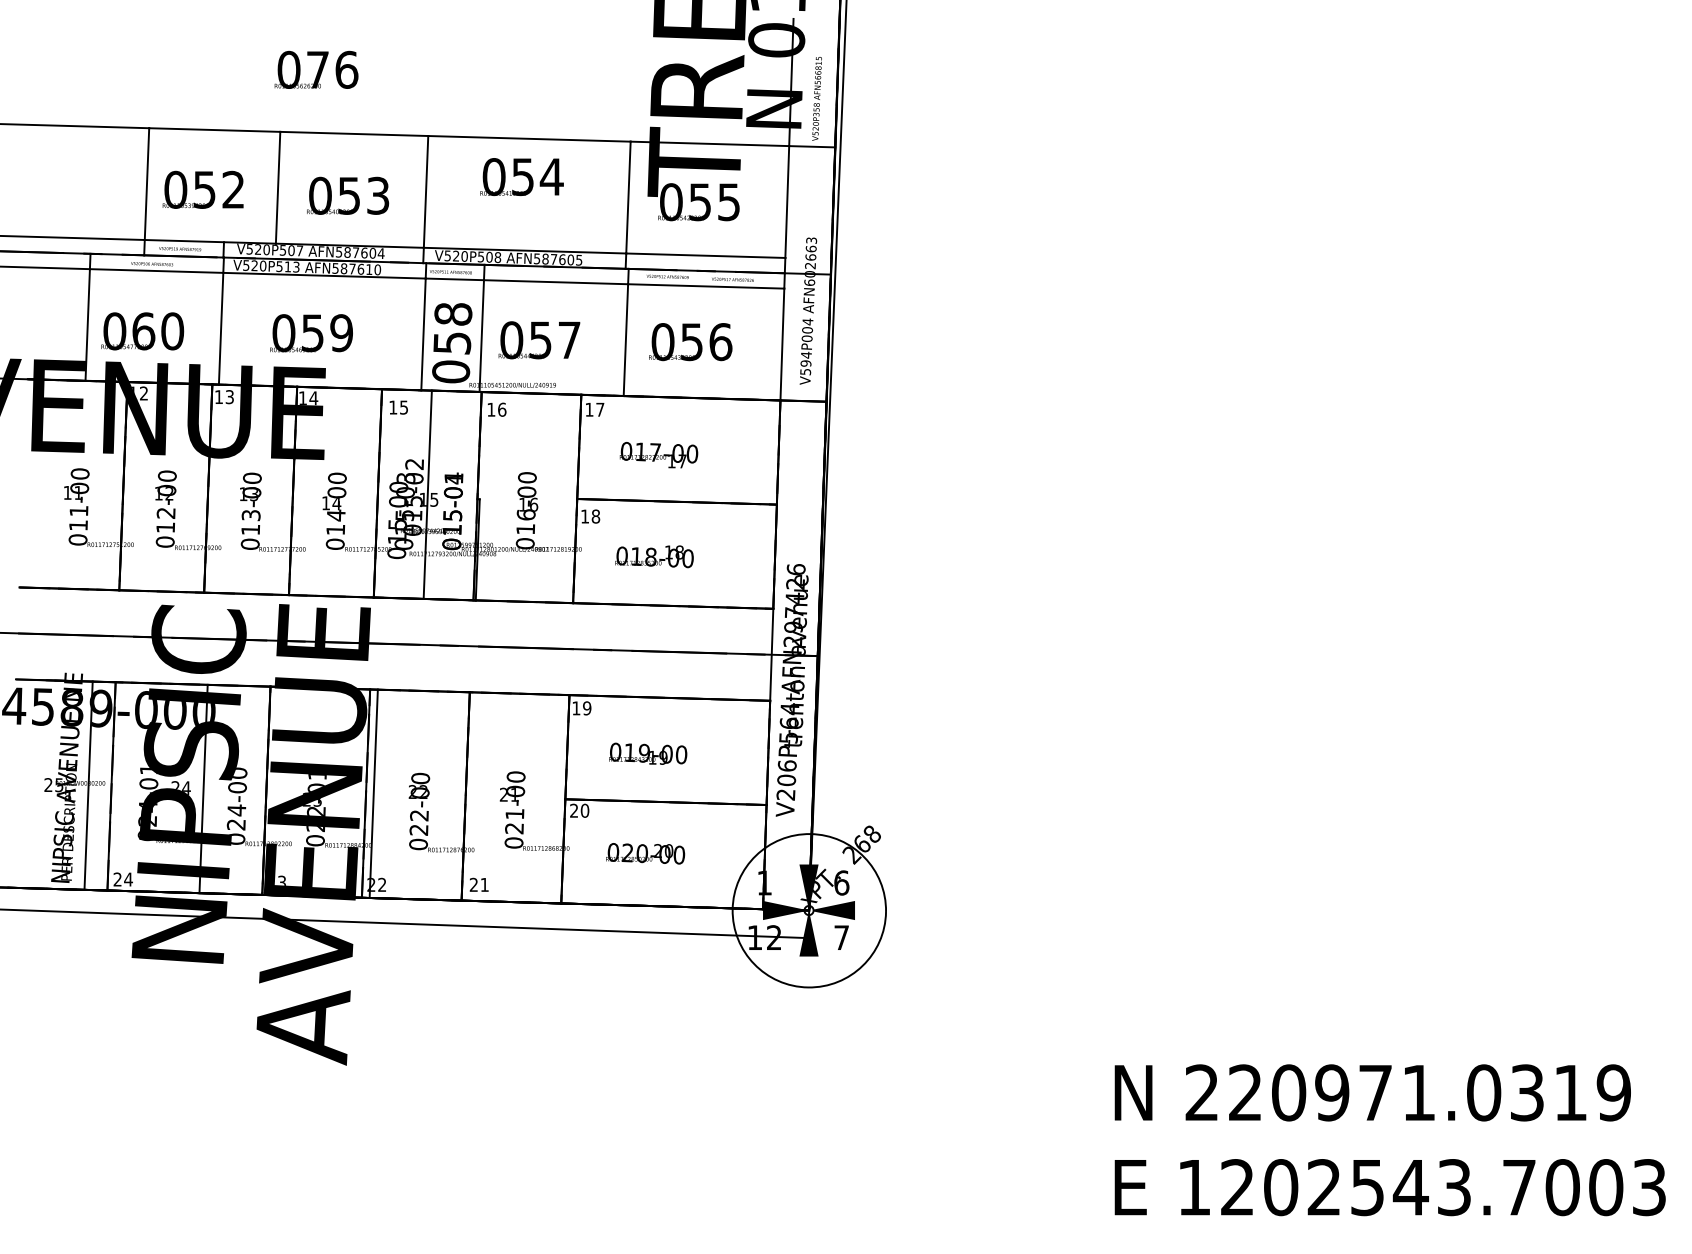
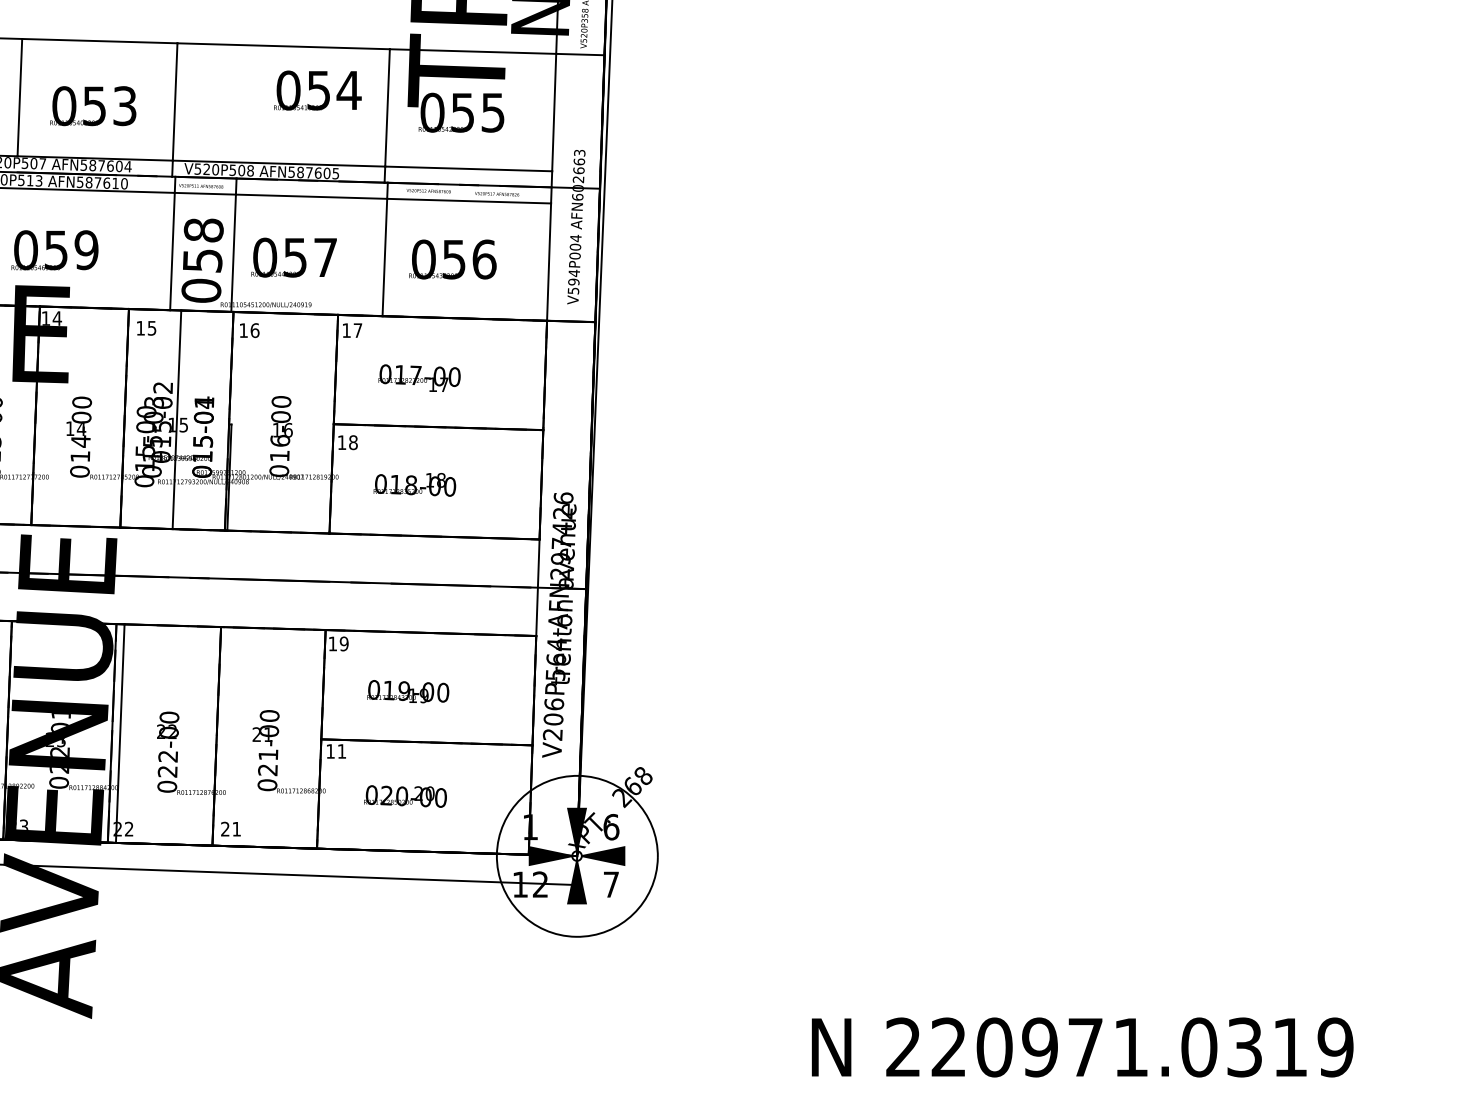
text: (521, 176) -> (317, 89), moved
text: (579, 810) -> (336, 751), 20 -> 11
text: (1372, 1092) -> (1082, 1047), moved

